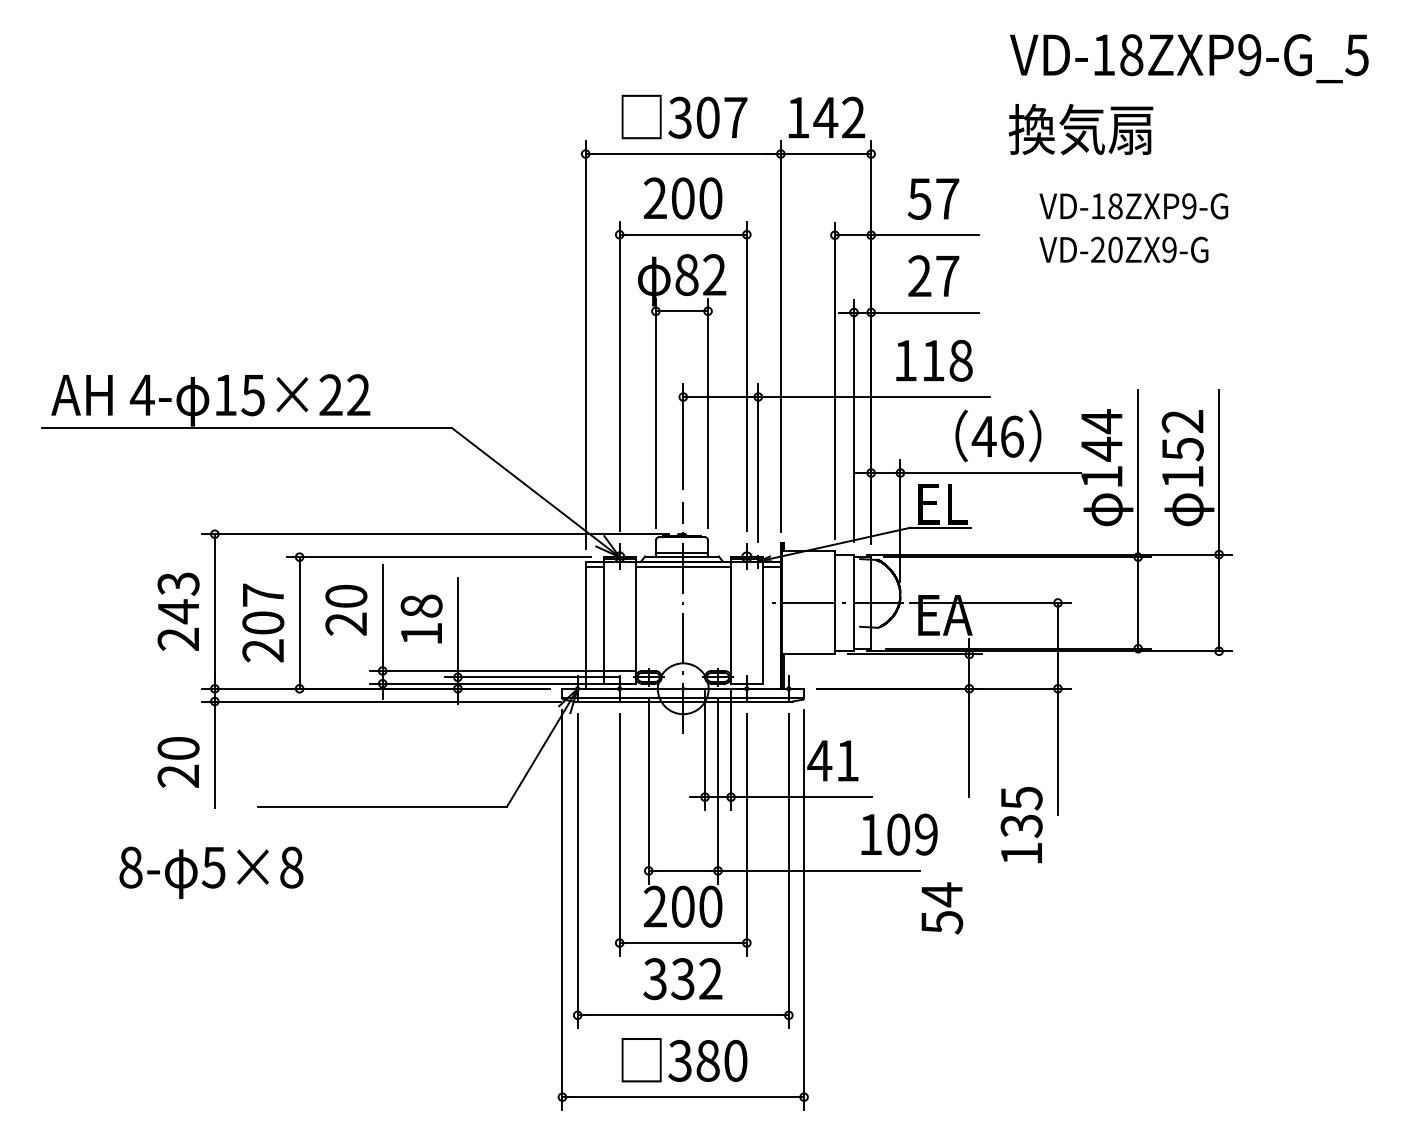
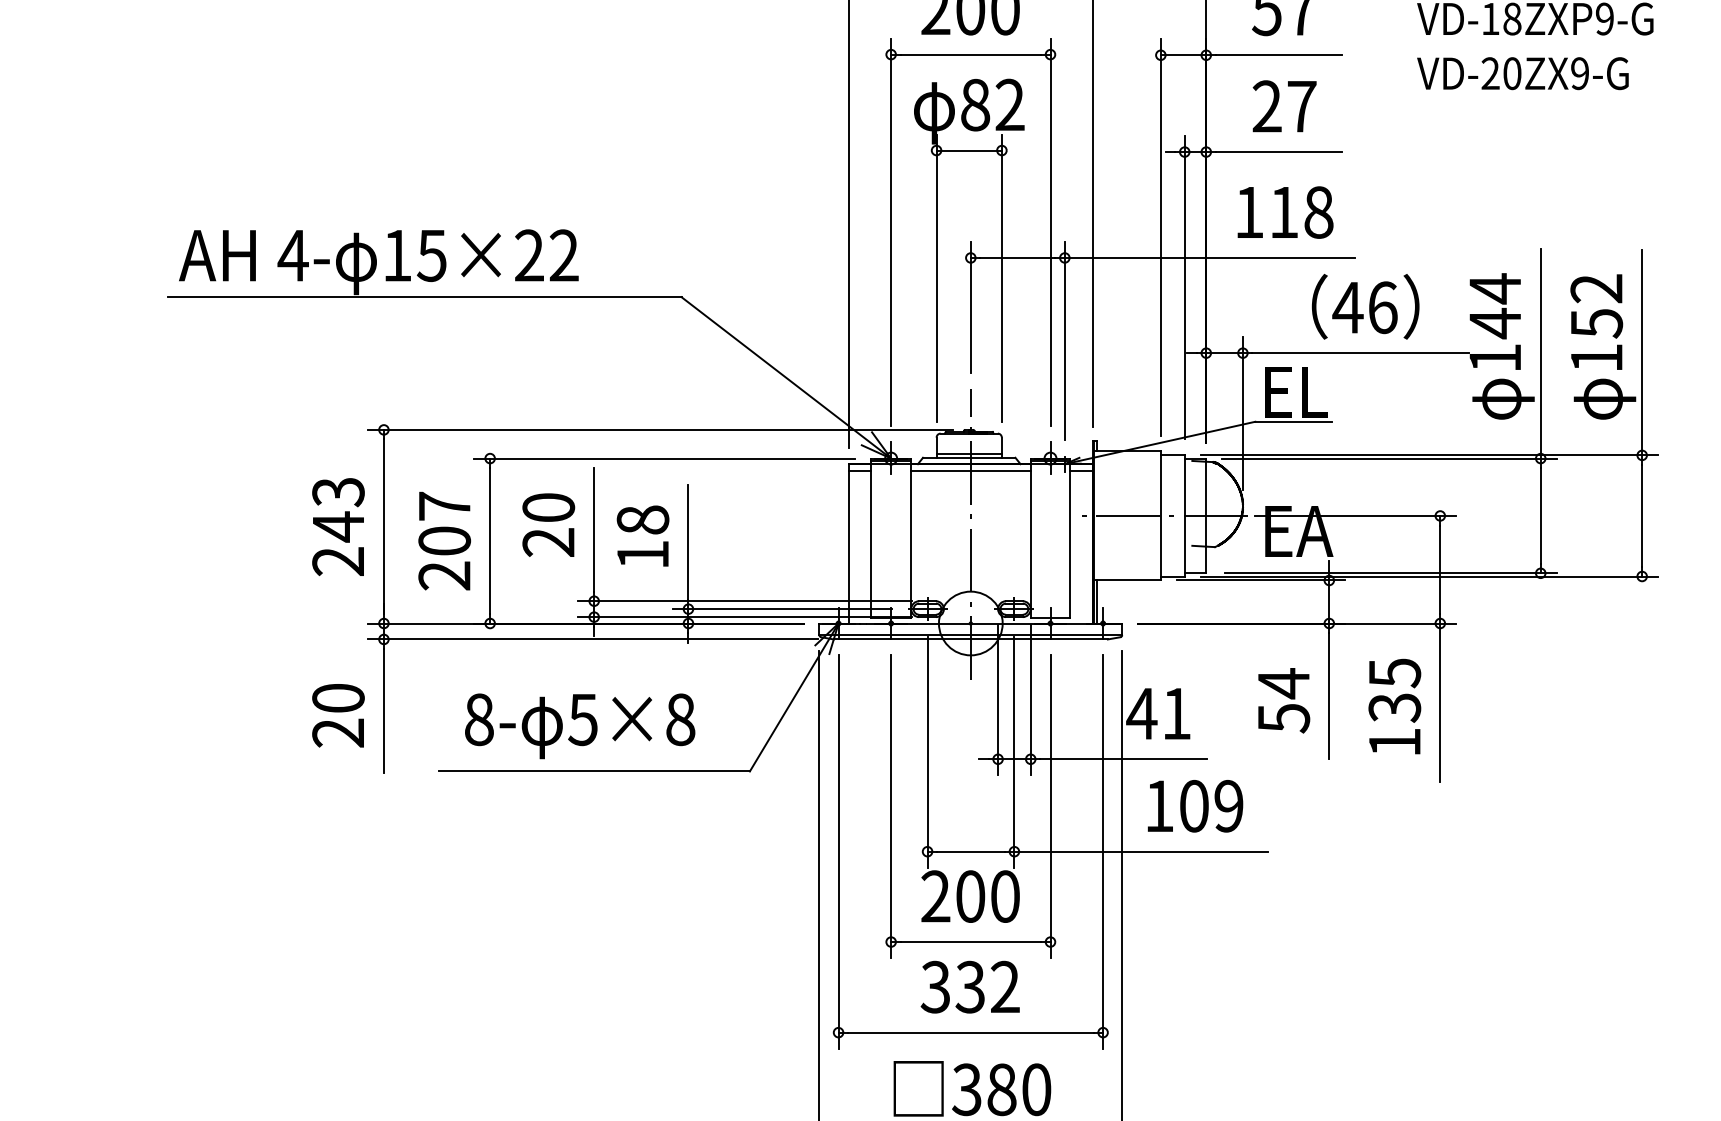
text: (1021, 825) -> (1394, 707), moved
text: (899, 834) -> (1195, 806), moved
text: (211, 872) -> (580, 725), moved
text: (942, 908) -> (1284, 700), moved

